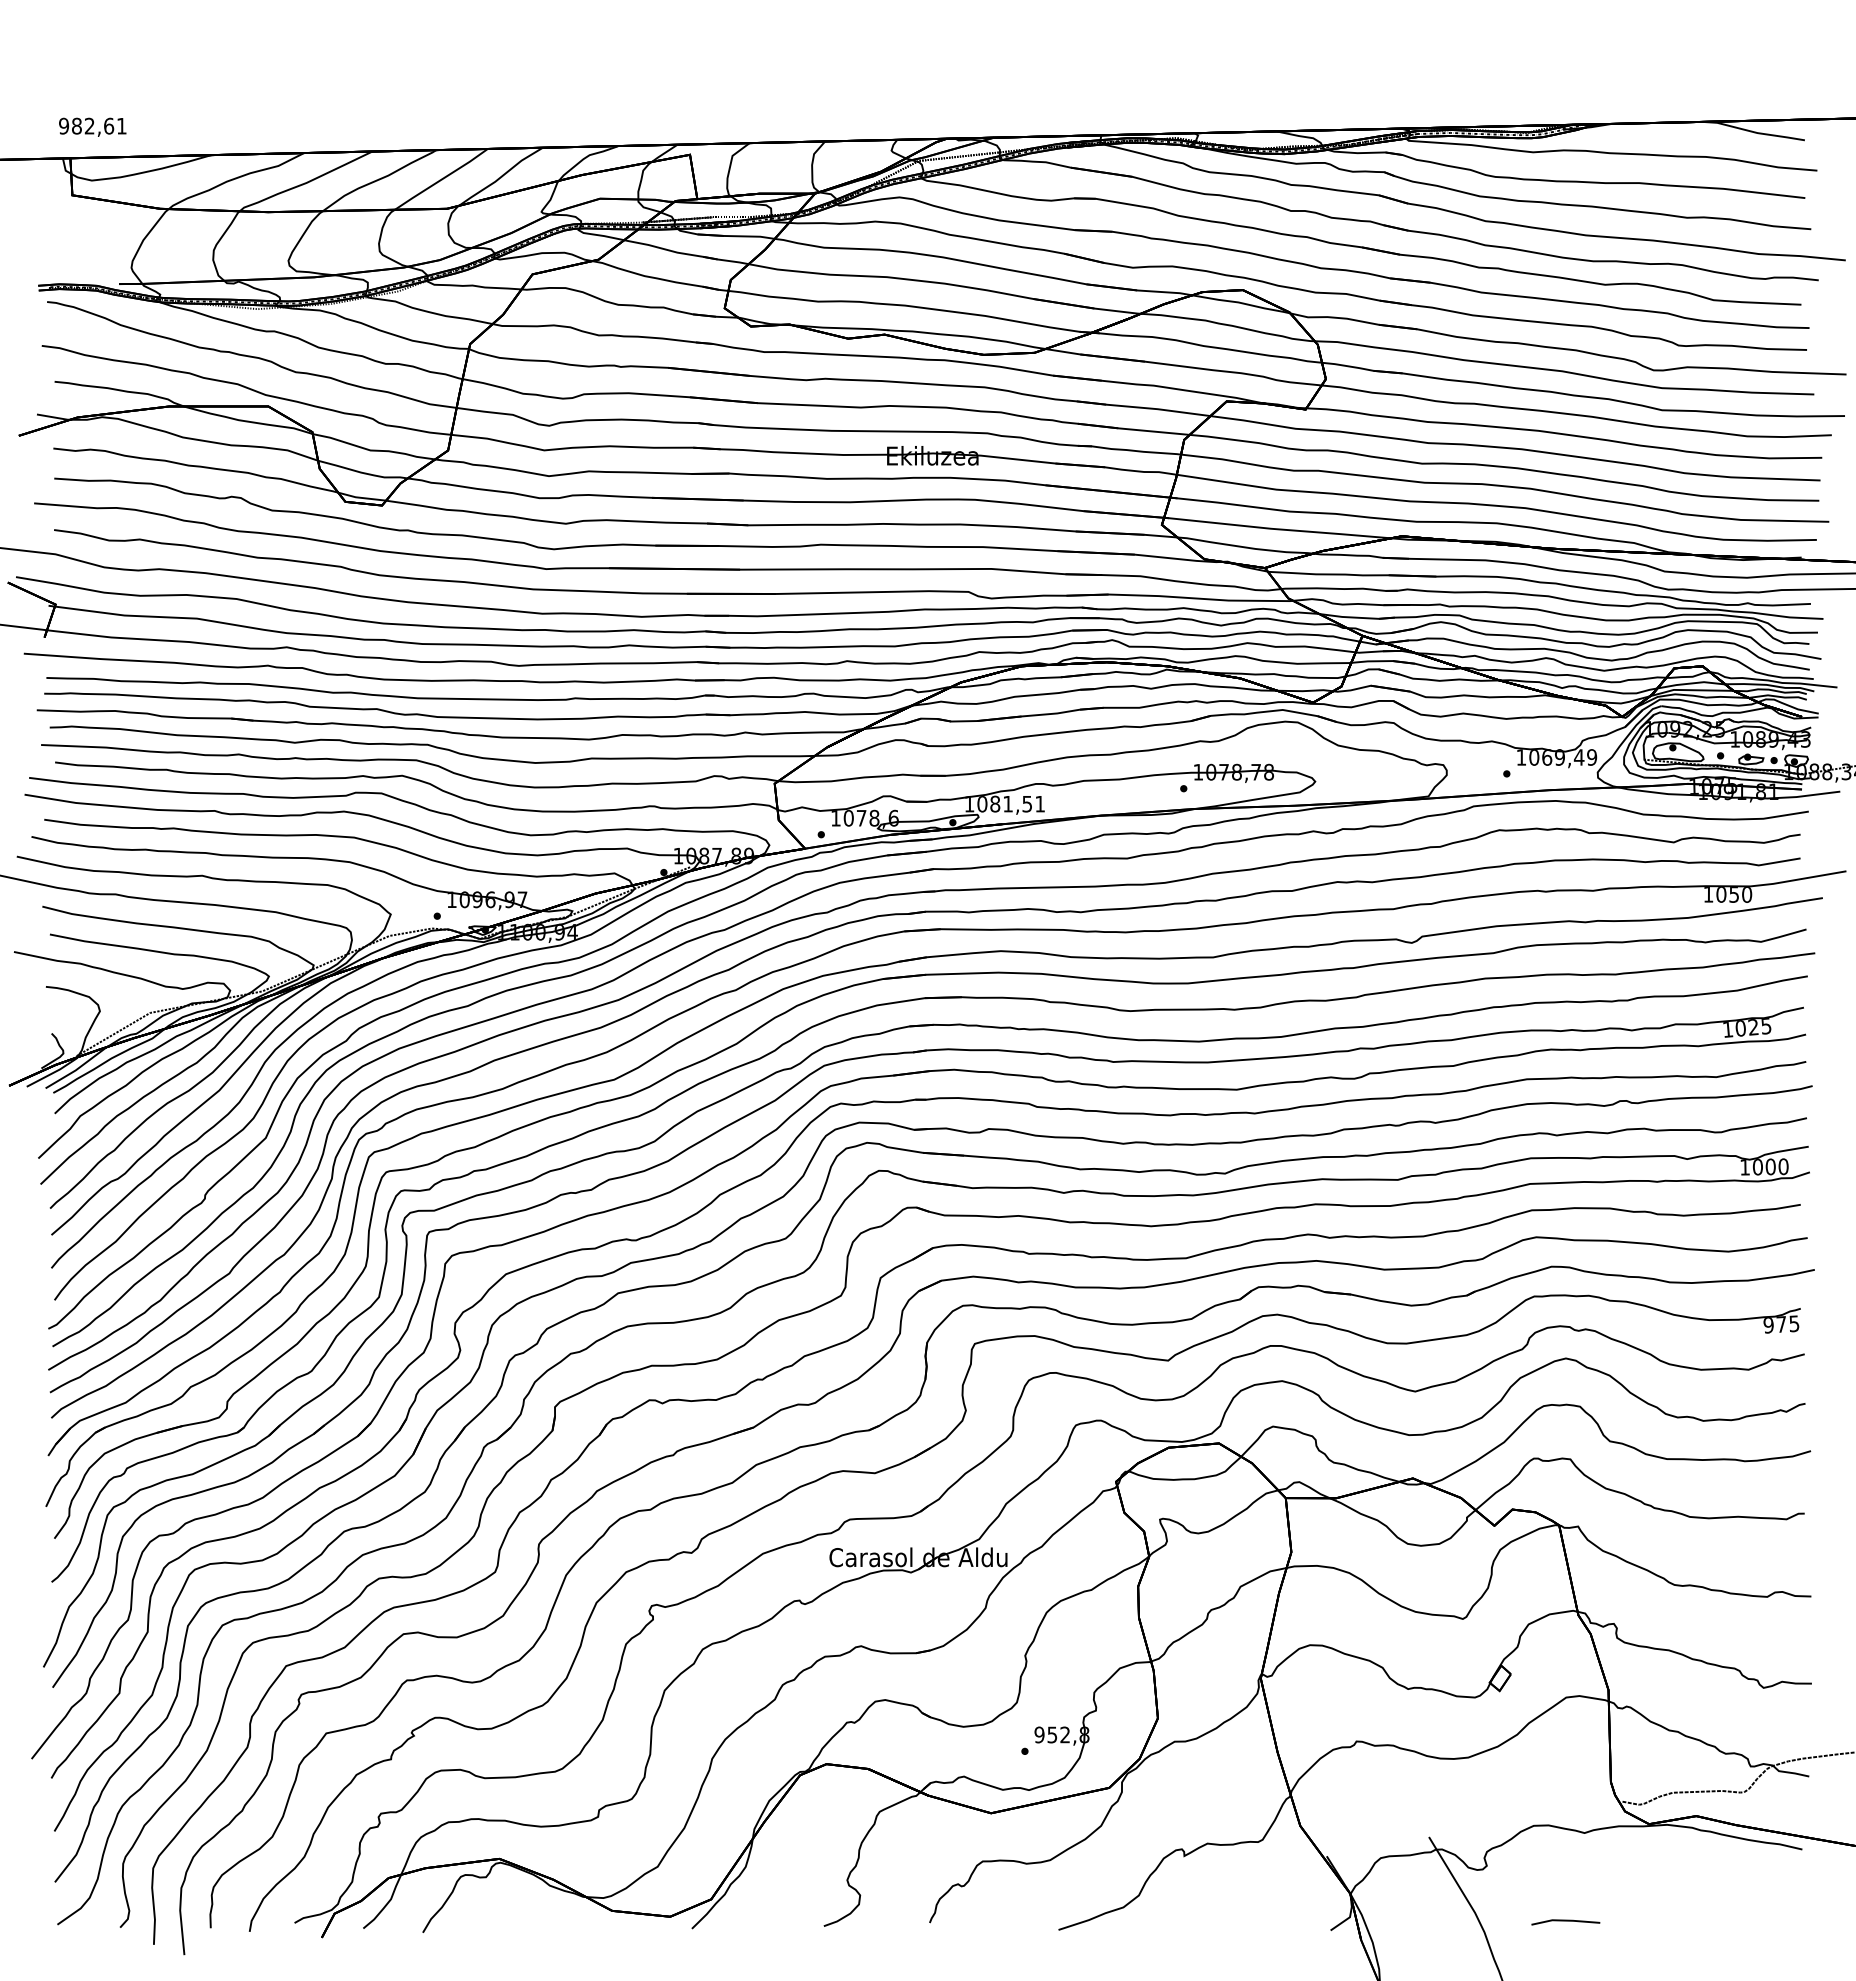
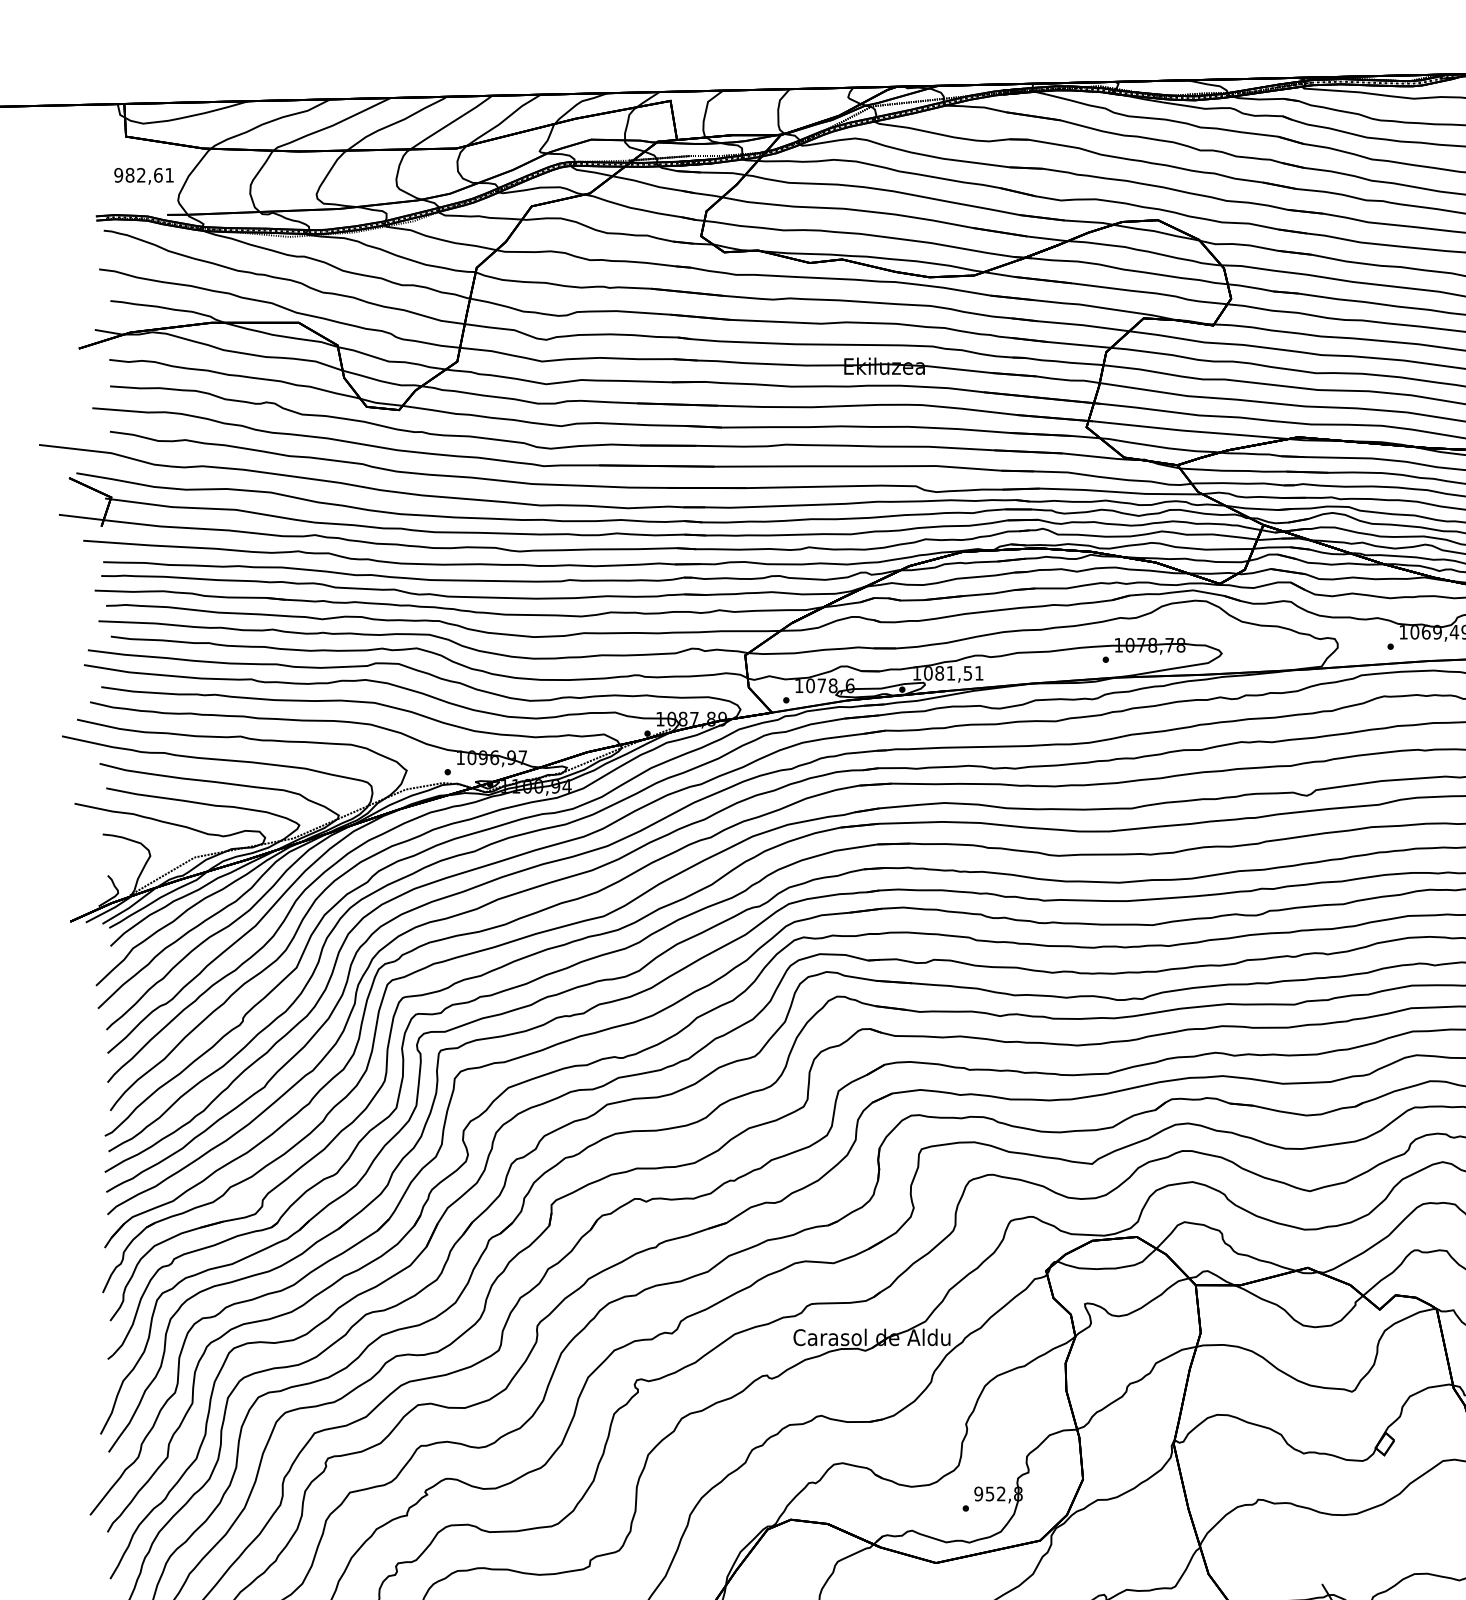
text: (92, 126) -> (143, 175), moved

